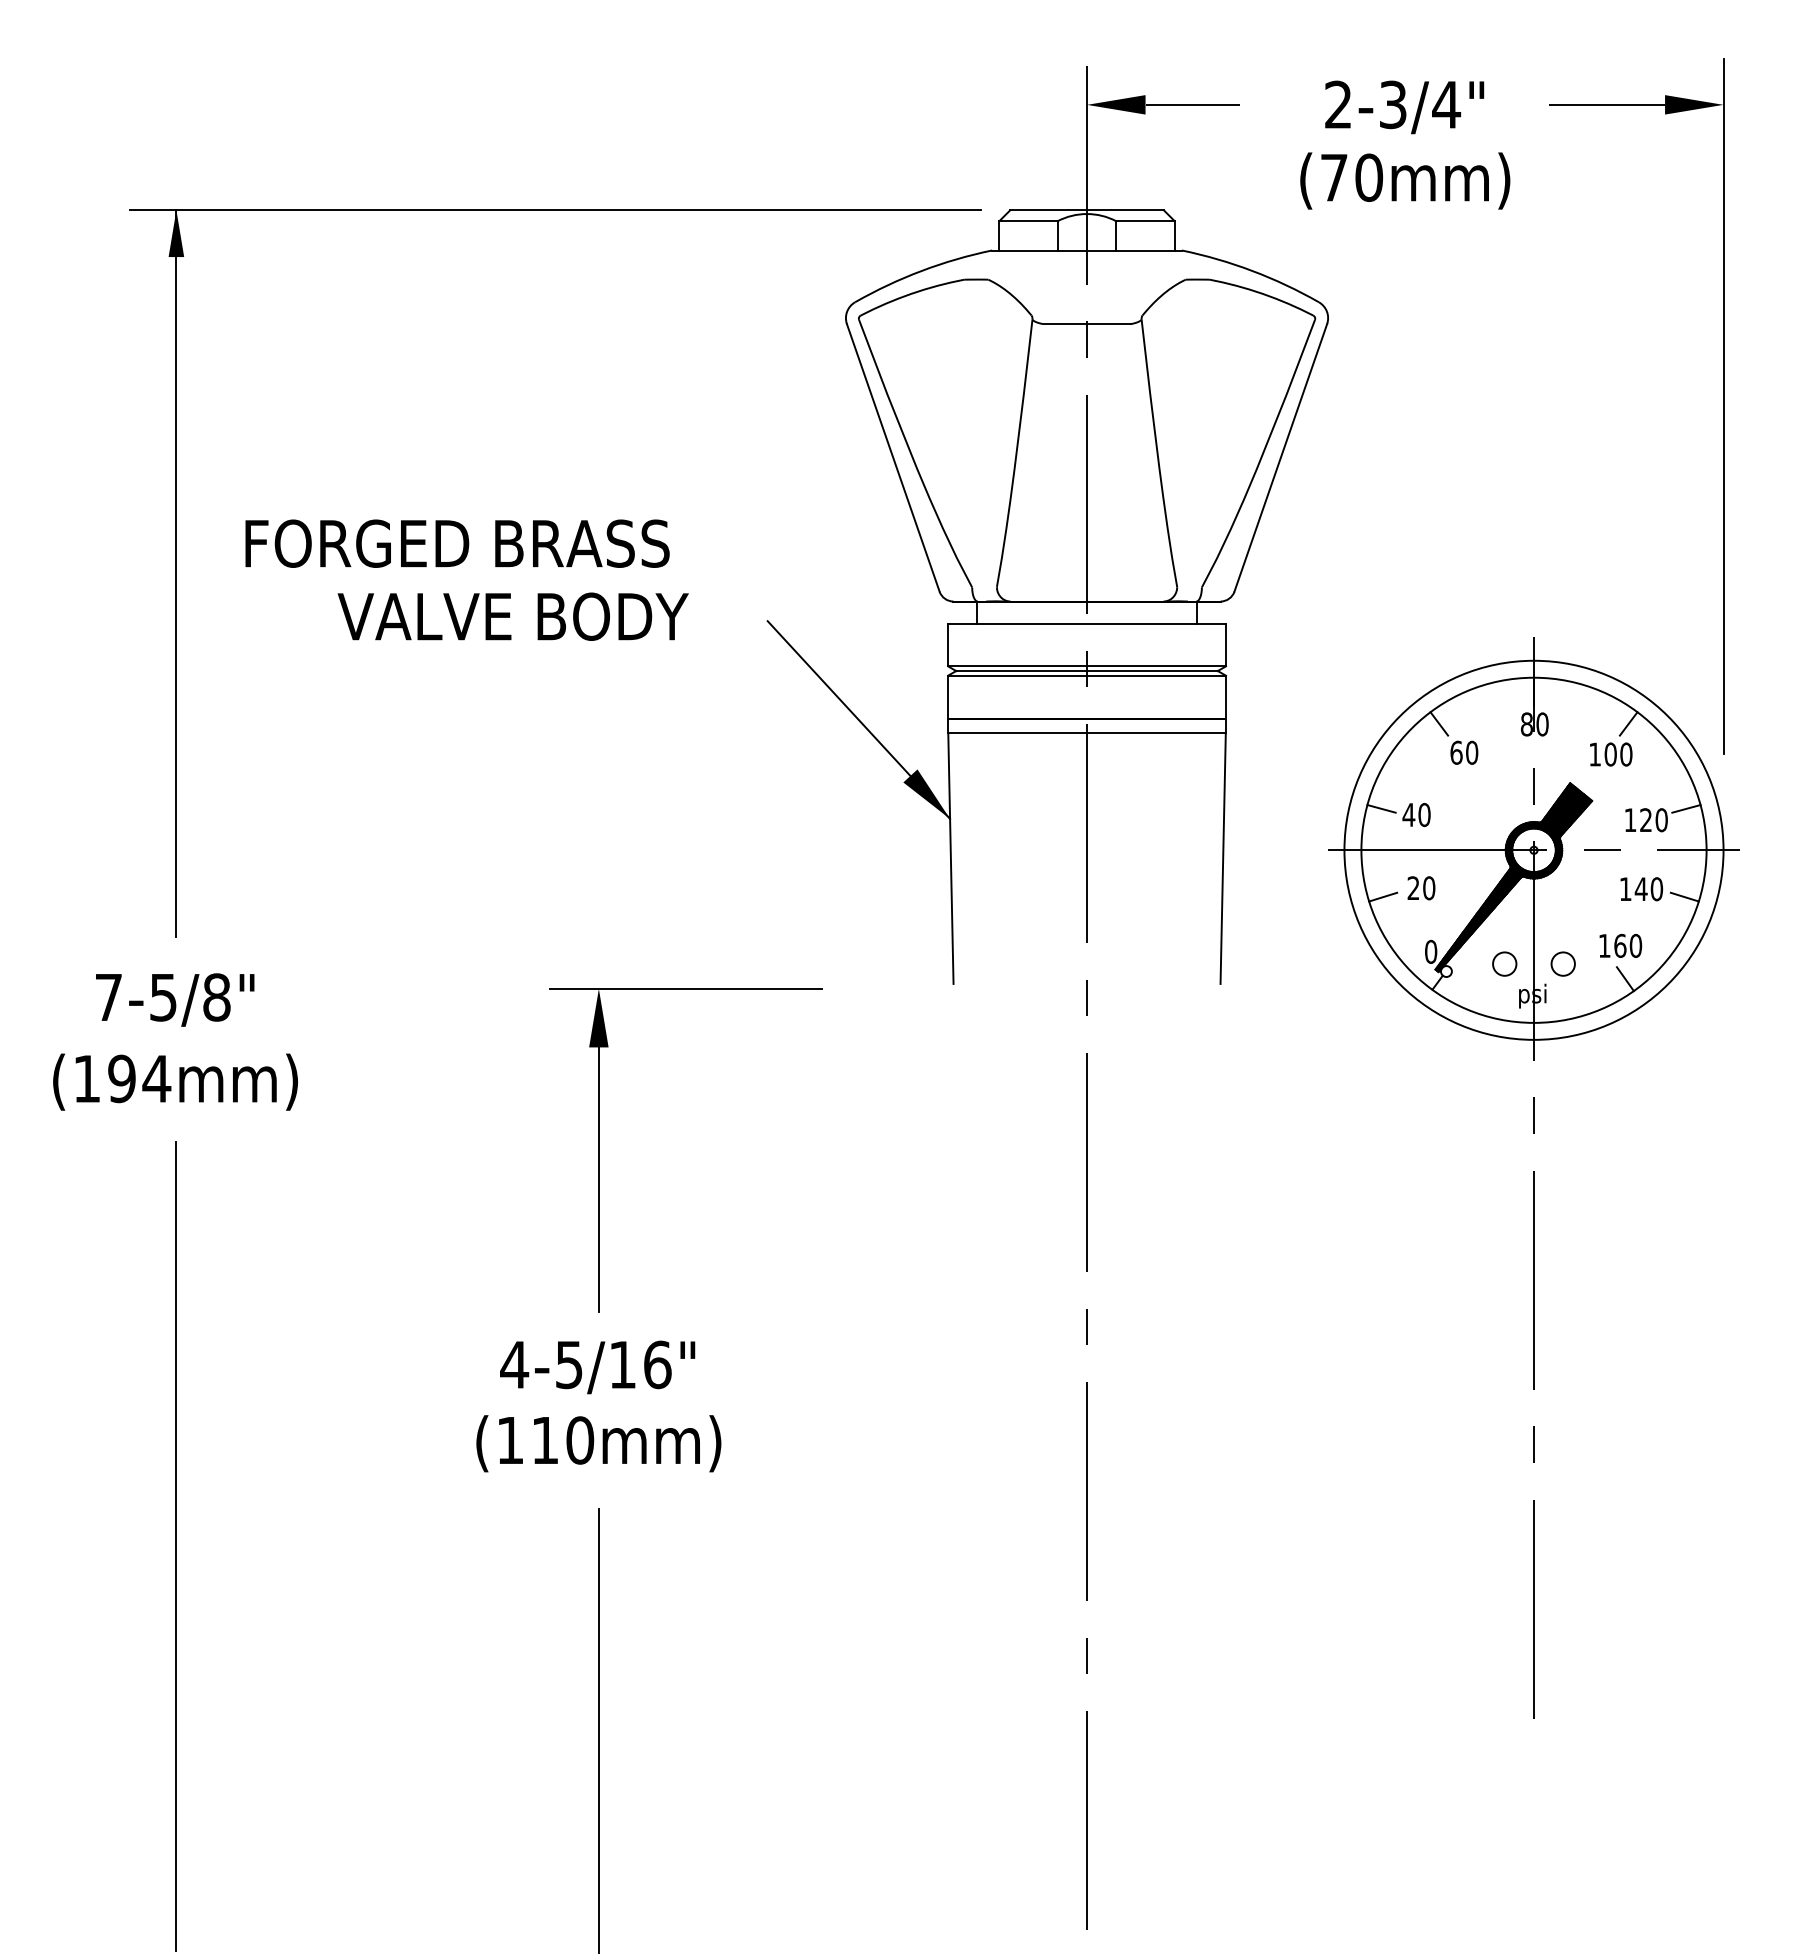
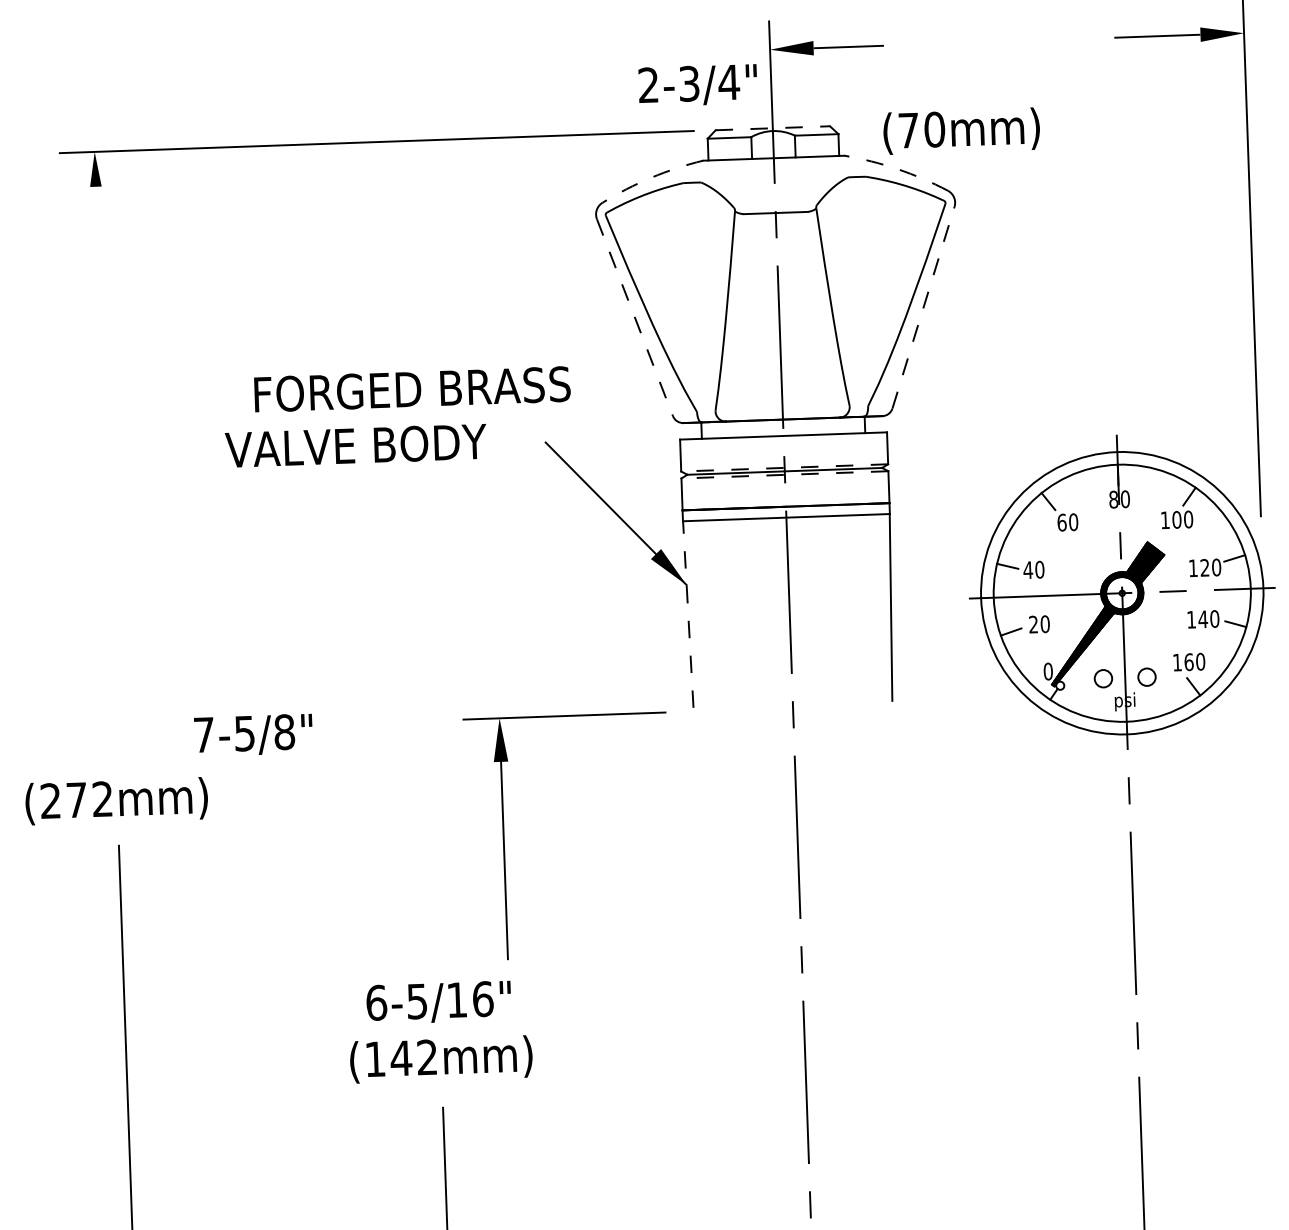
text: (1404, 107) -> (697, 85), moved
text: (1405, 180) -> (961, 130), moved
line: (1087, 210) -> (773, 128), solid -> dashed
arc: (921, 270) -> (651, 177), solid -> dashed
arc: (1252, 270) -> (897, 168), solid -> dashed
line: (893, 457) -> (635, 317), solid -> dashed
line: (1280, 457) -> (923, 307), solid -> dashed
text: (457, 543) -> (412, 389), moved
line: (176, 573) -> (104, 422), removed
line: (1087, 666) -> (785, 467), solid -> dashed
line: (1087, 675) -> (785, 474), solid -> dashed
line: (950, 858) -> (687, 614), solid -> dashed
text: (175, 999) -> (253, 734), moved
text: (122, 1078) -> (77, 799), (194mm) -> (272mm)
part: (599, 1150) -> (504, 838), moved
text: (514, 1364) -> (376, 1002), 4-5/16" -> 6-5/16"
text: (562, 1440) -> (414, 1057), (110mm) -> (142mm)

